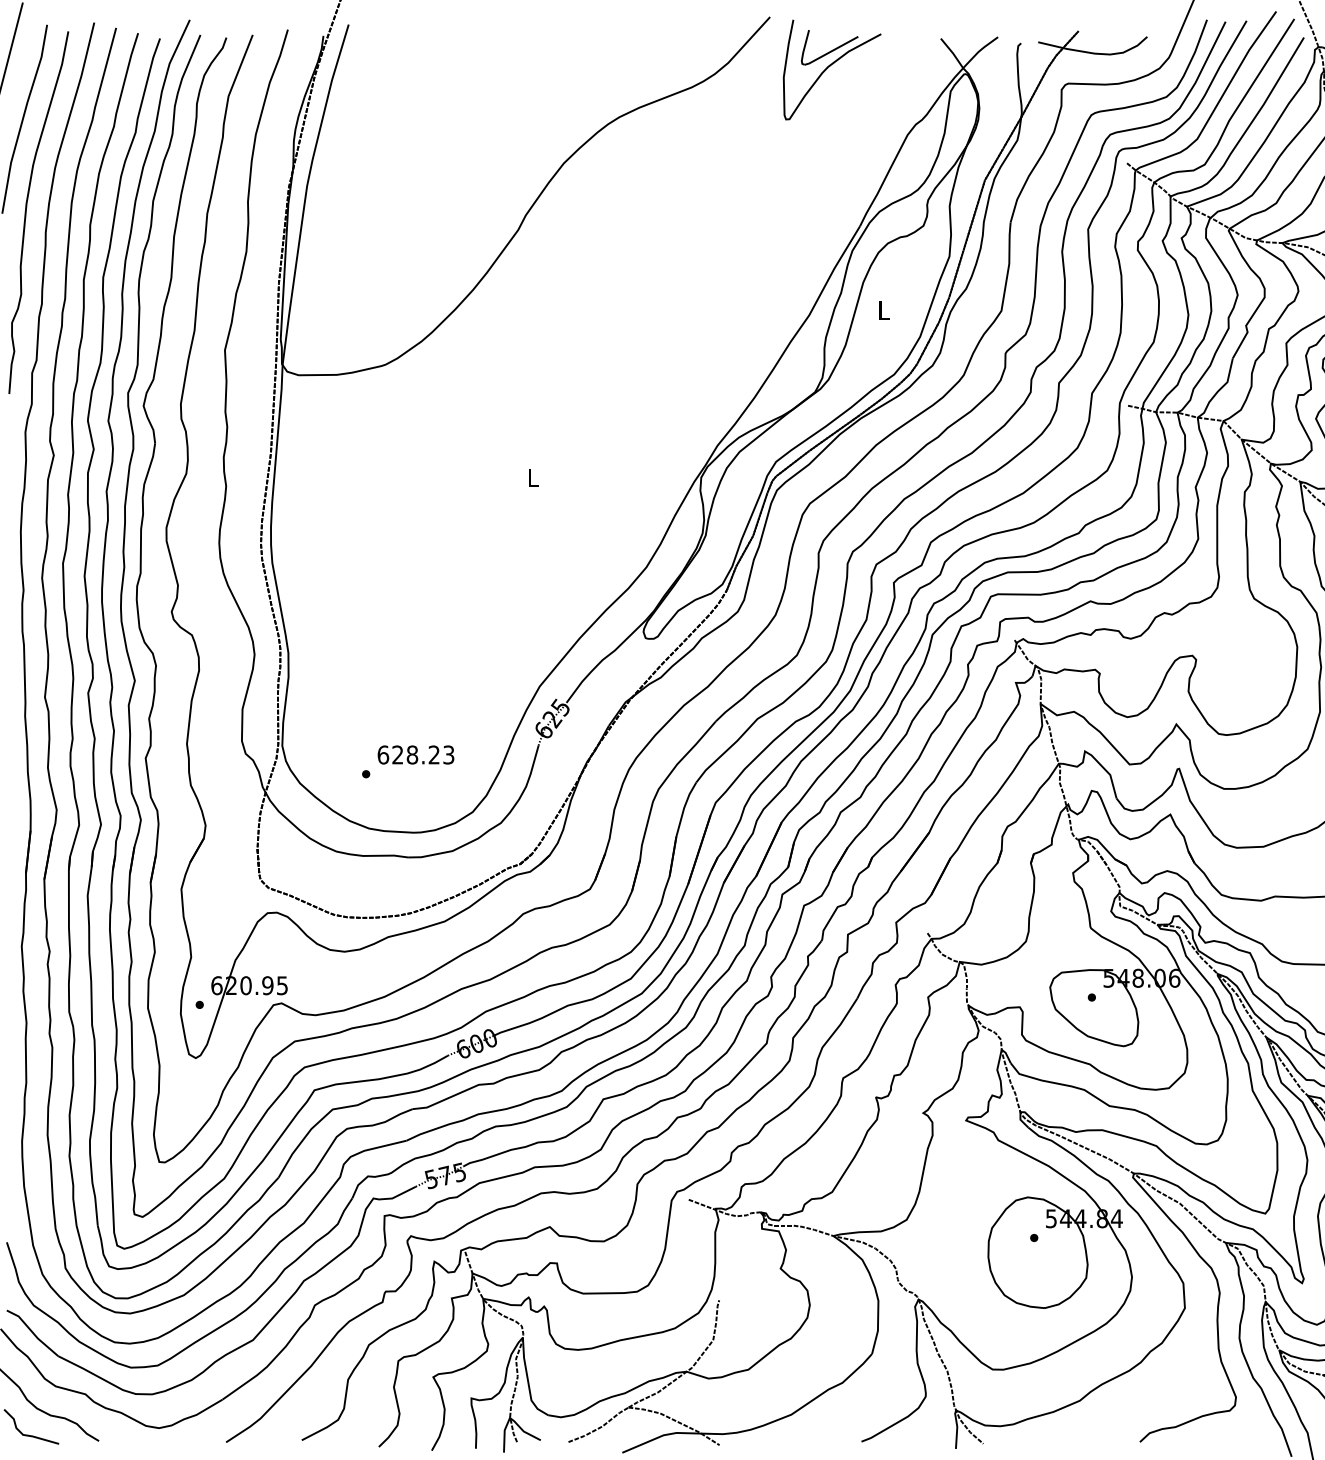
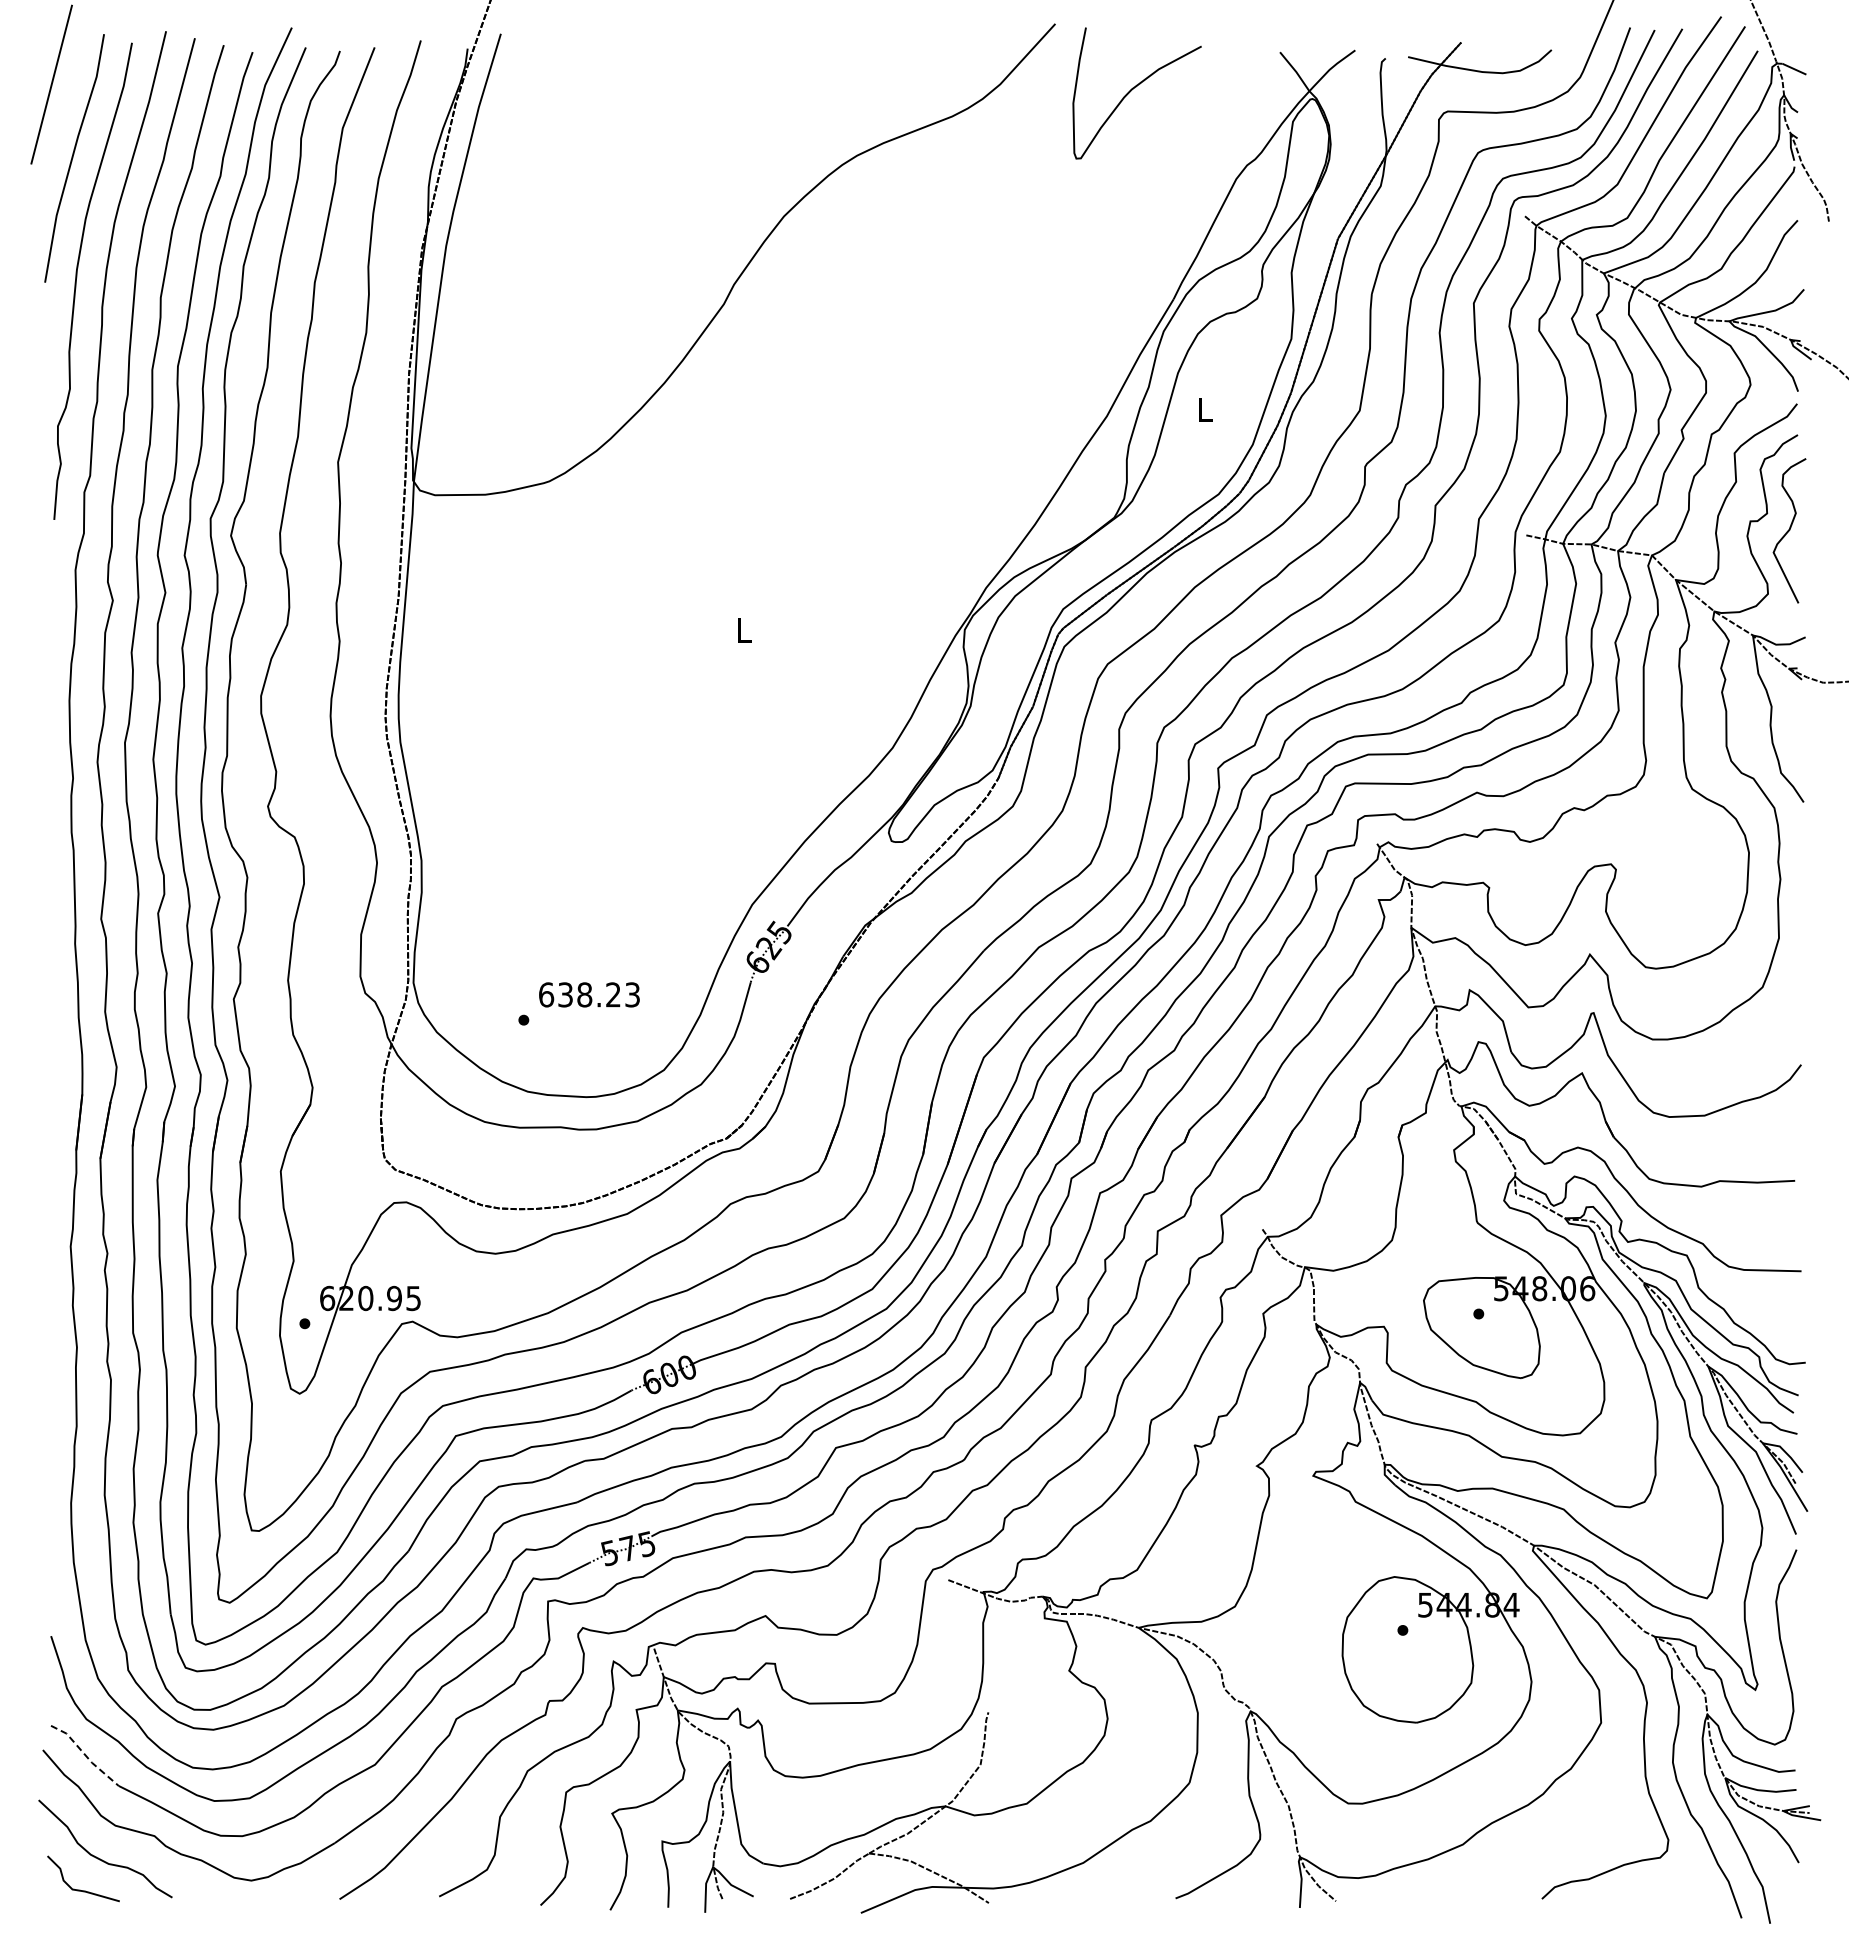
part: (829, 47) -> (1133, 64), removed
text: (397, 754) -> (565, 994), 628.23 -> 638.23
line: (33, 1333) -> (85, 1755), solid -> dashed

